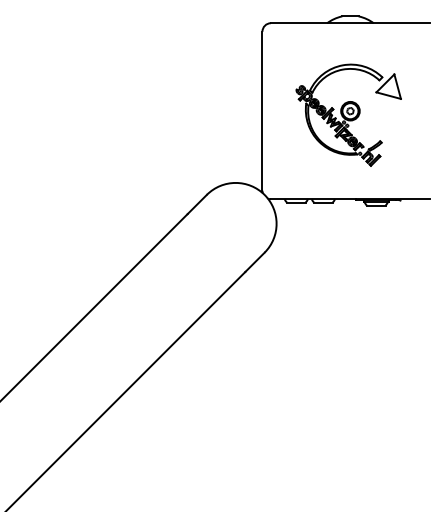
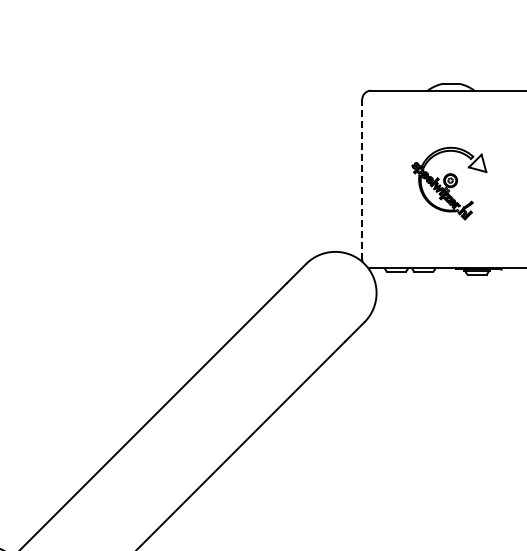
line: (262, 110) -> (362, 178), solid -> dashed
part: (348, 115) -> (449, 183), size x0.7

